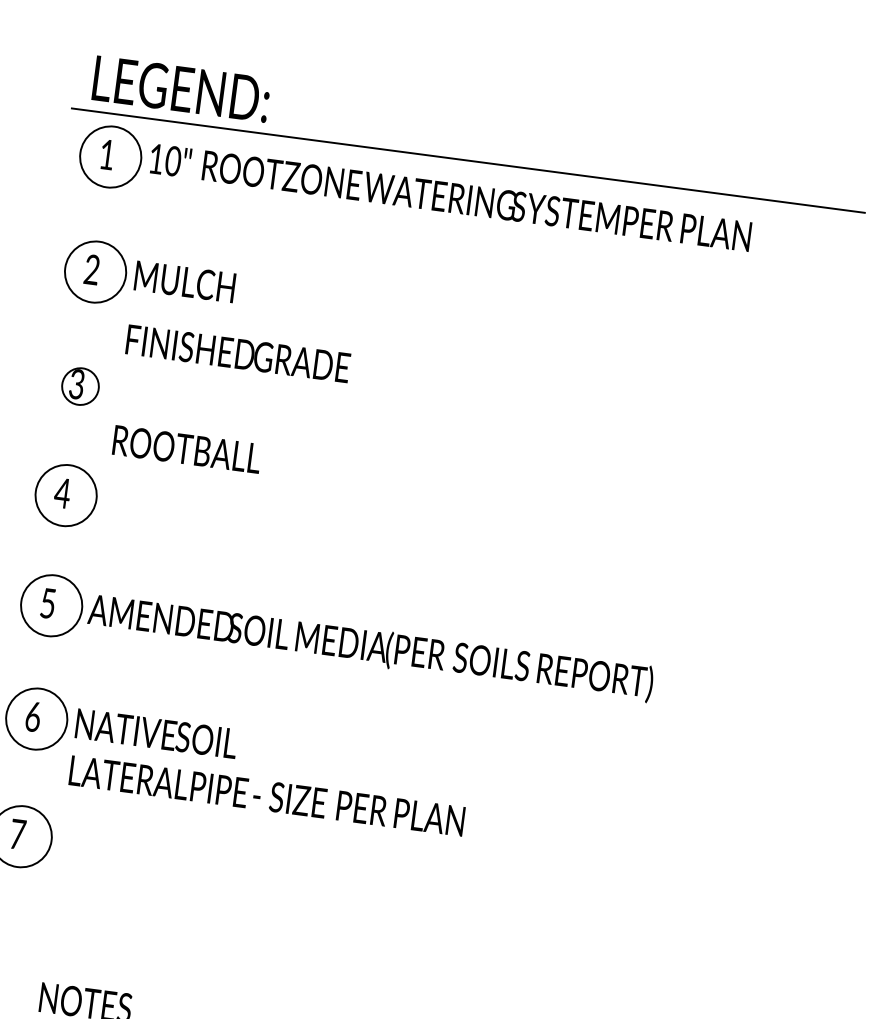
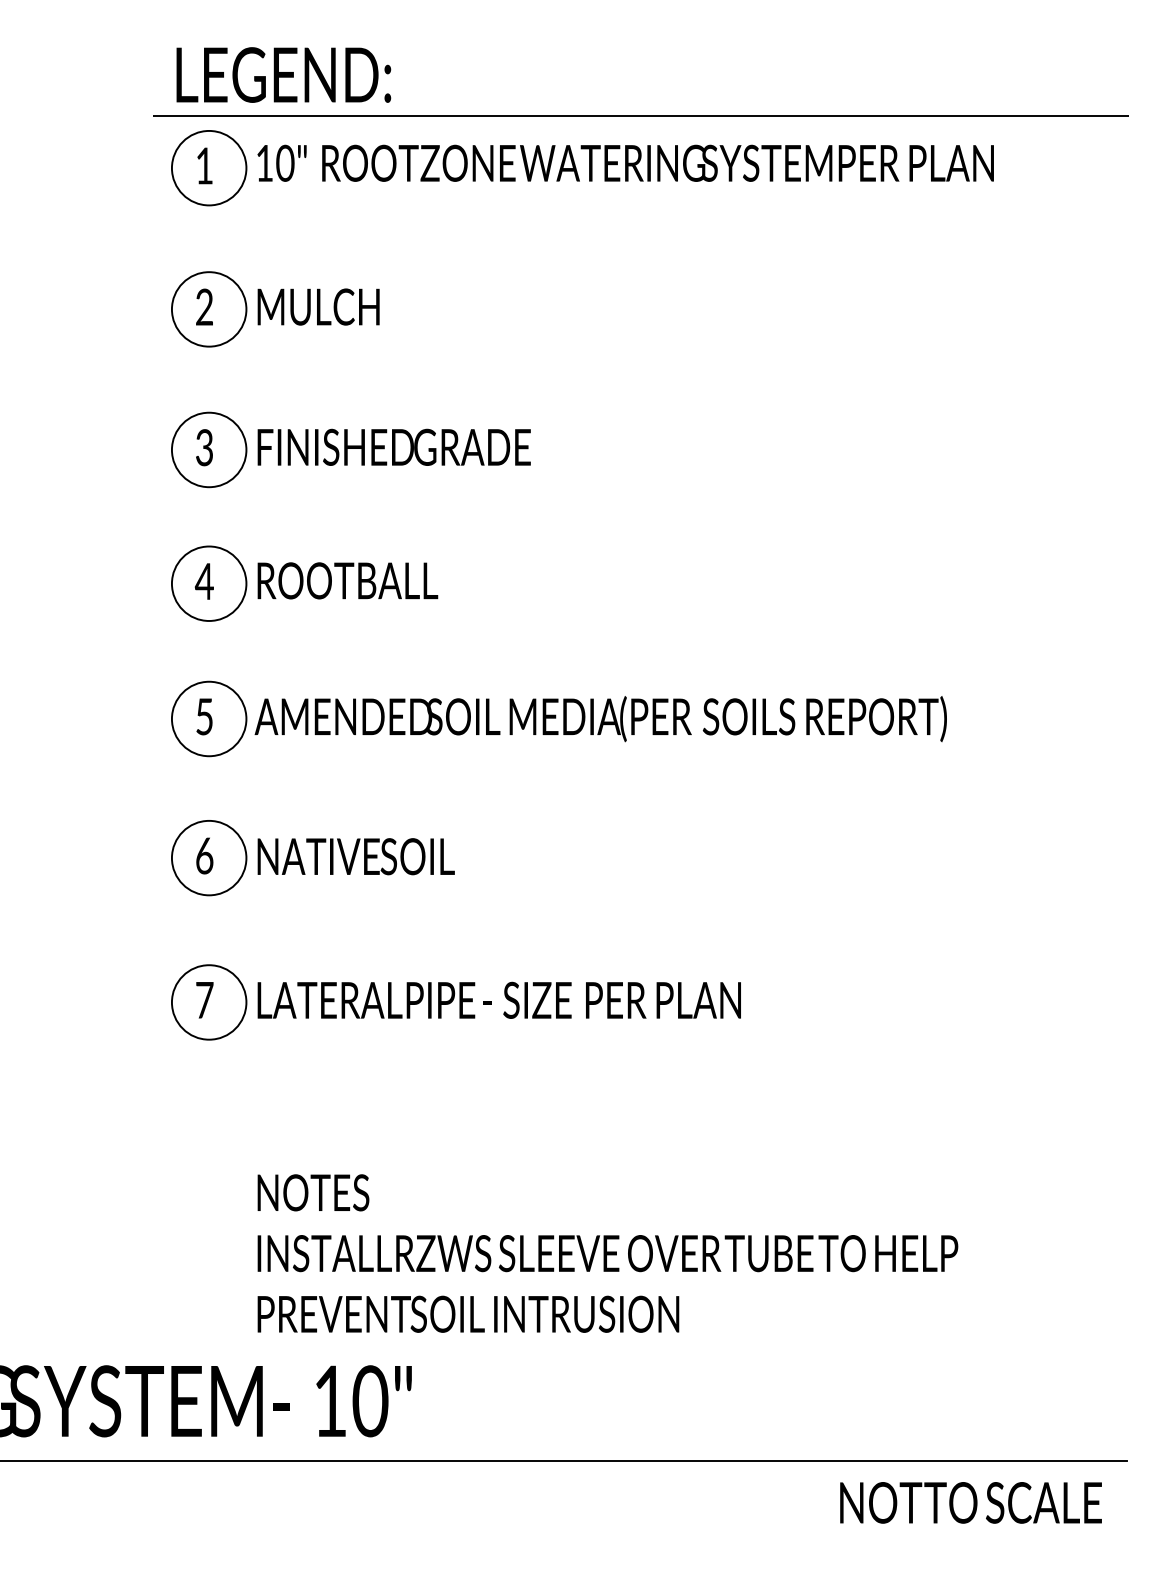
text: (237, 353) -> (393, 446), moved
circle: (79, 386) -> (208, 449), size x1.67
text: (186, 449) -> (347, 580), moved
text: (266, 795) -> (498, 999), moved

